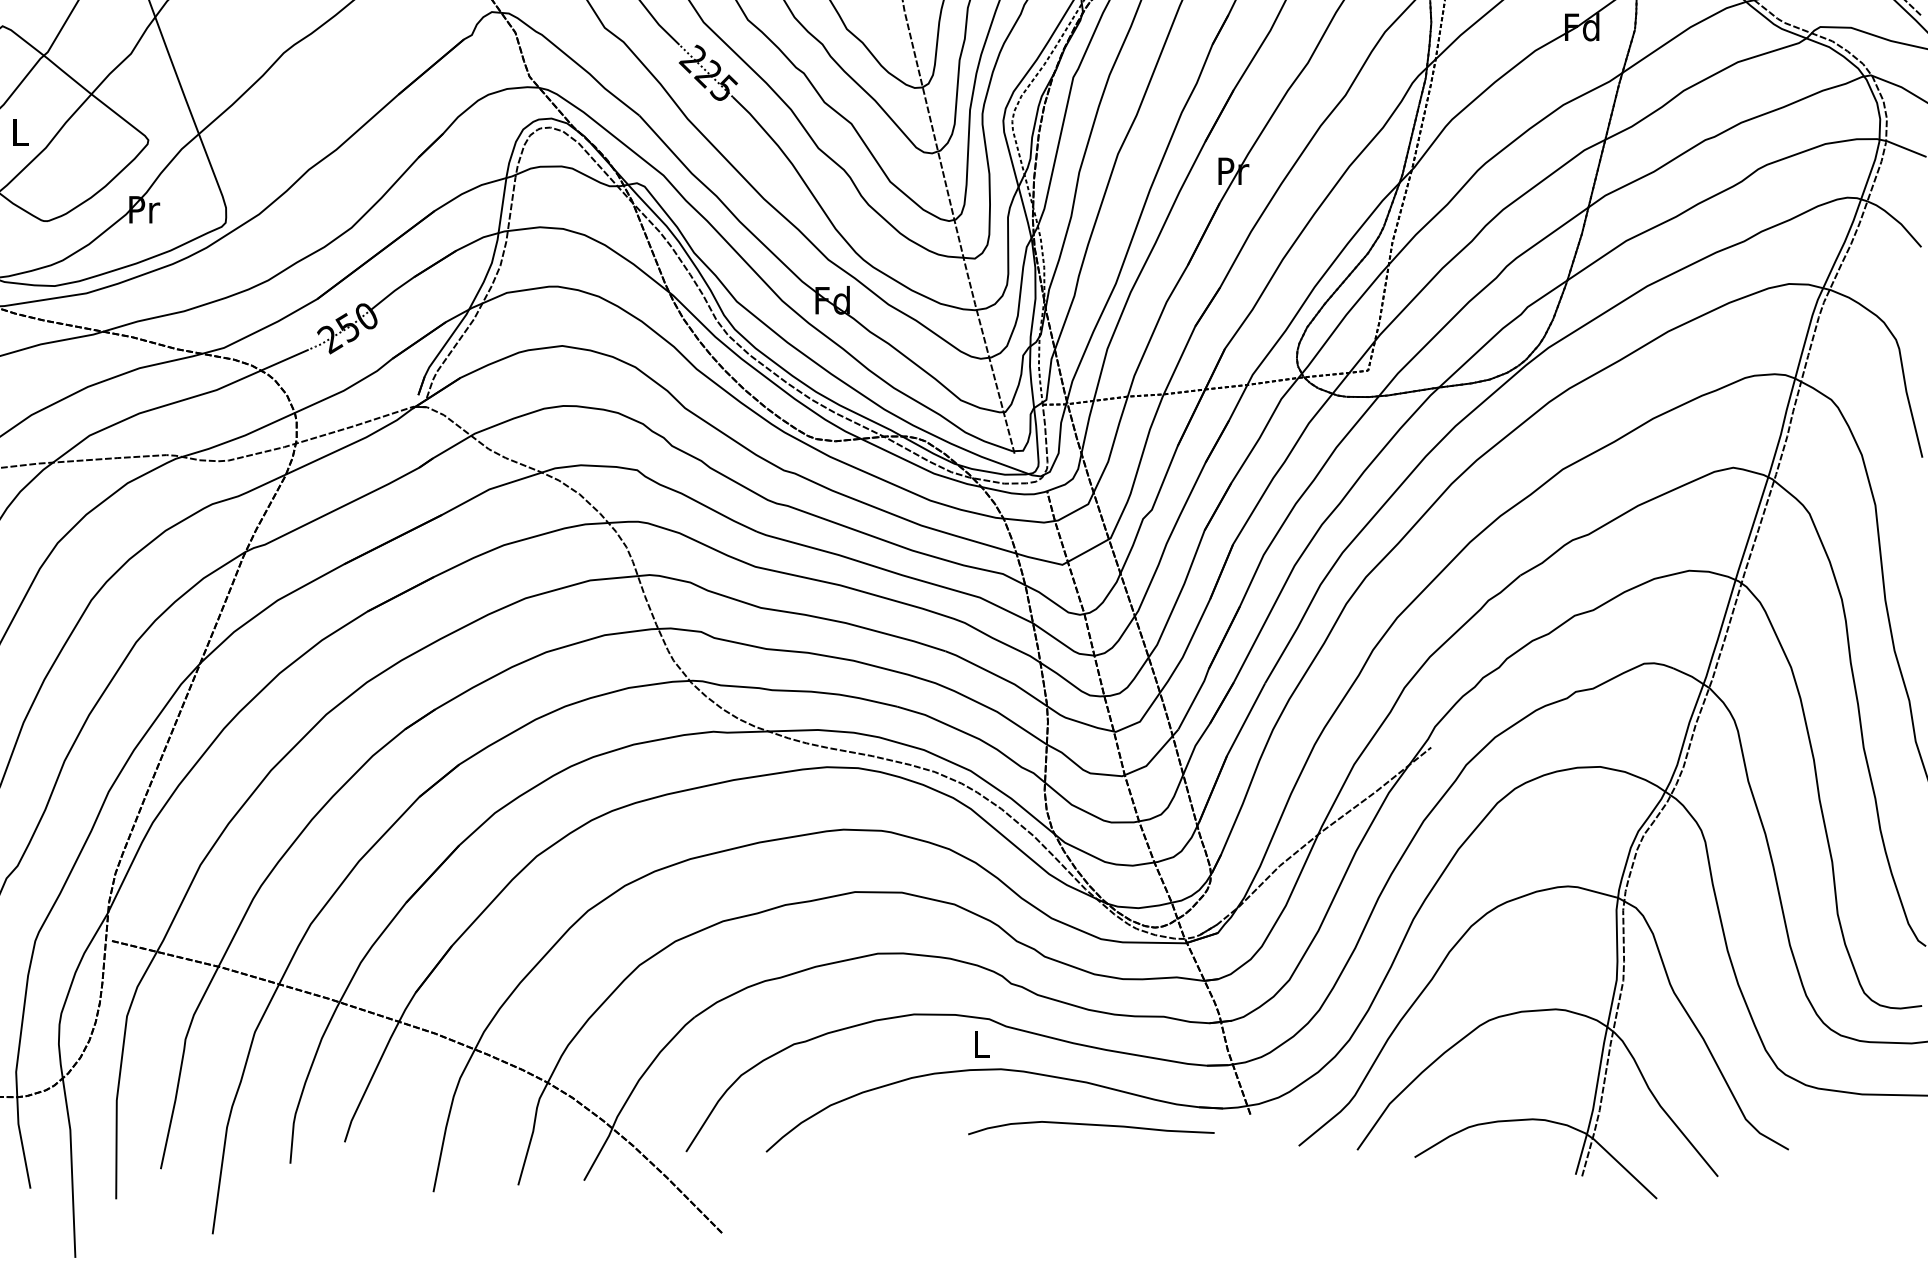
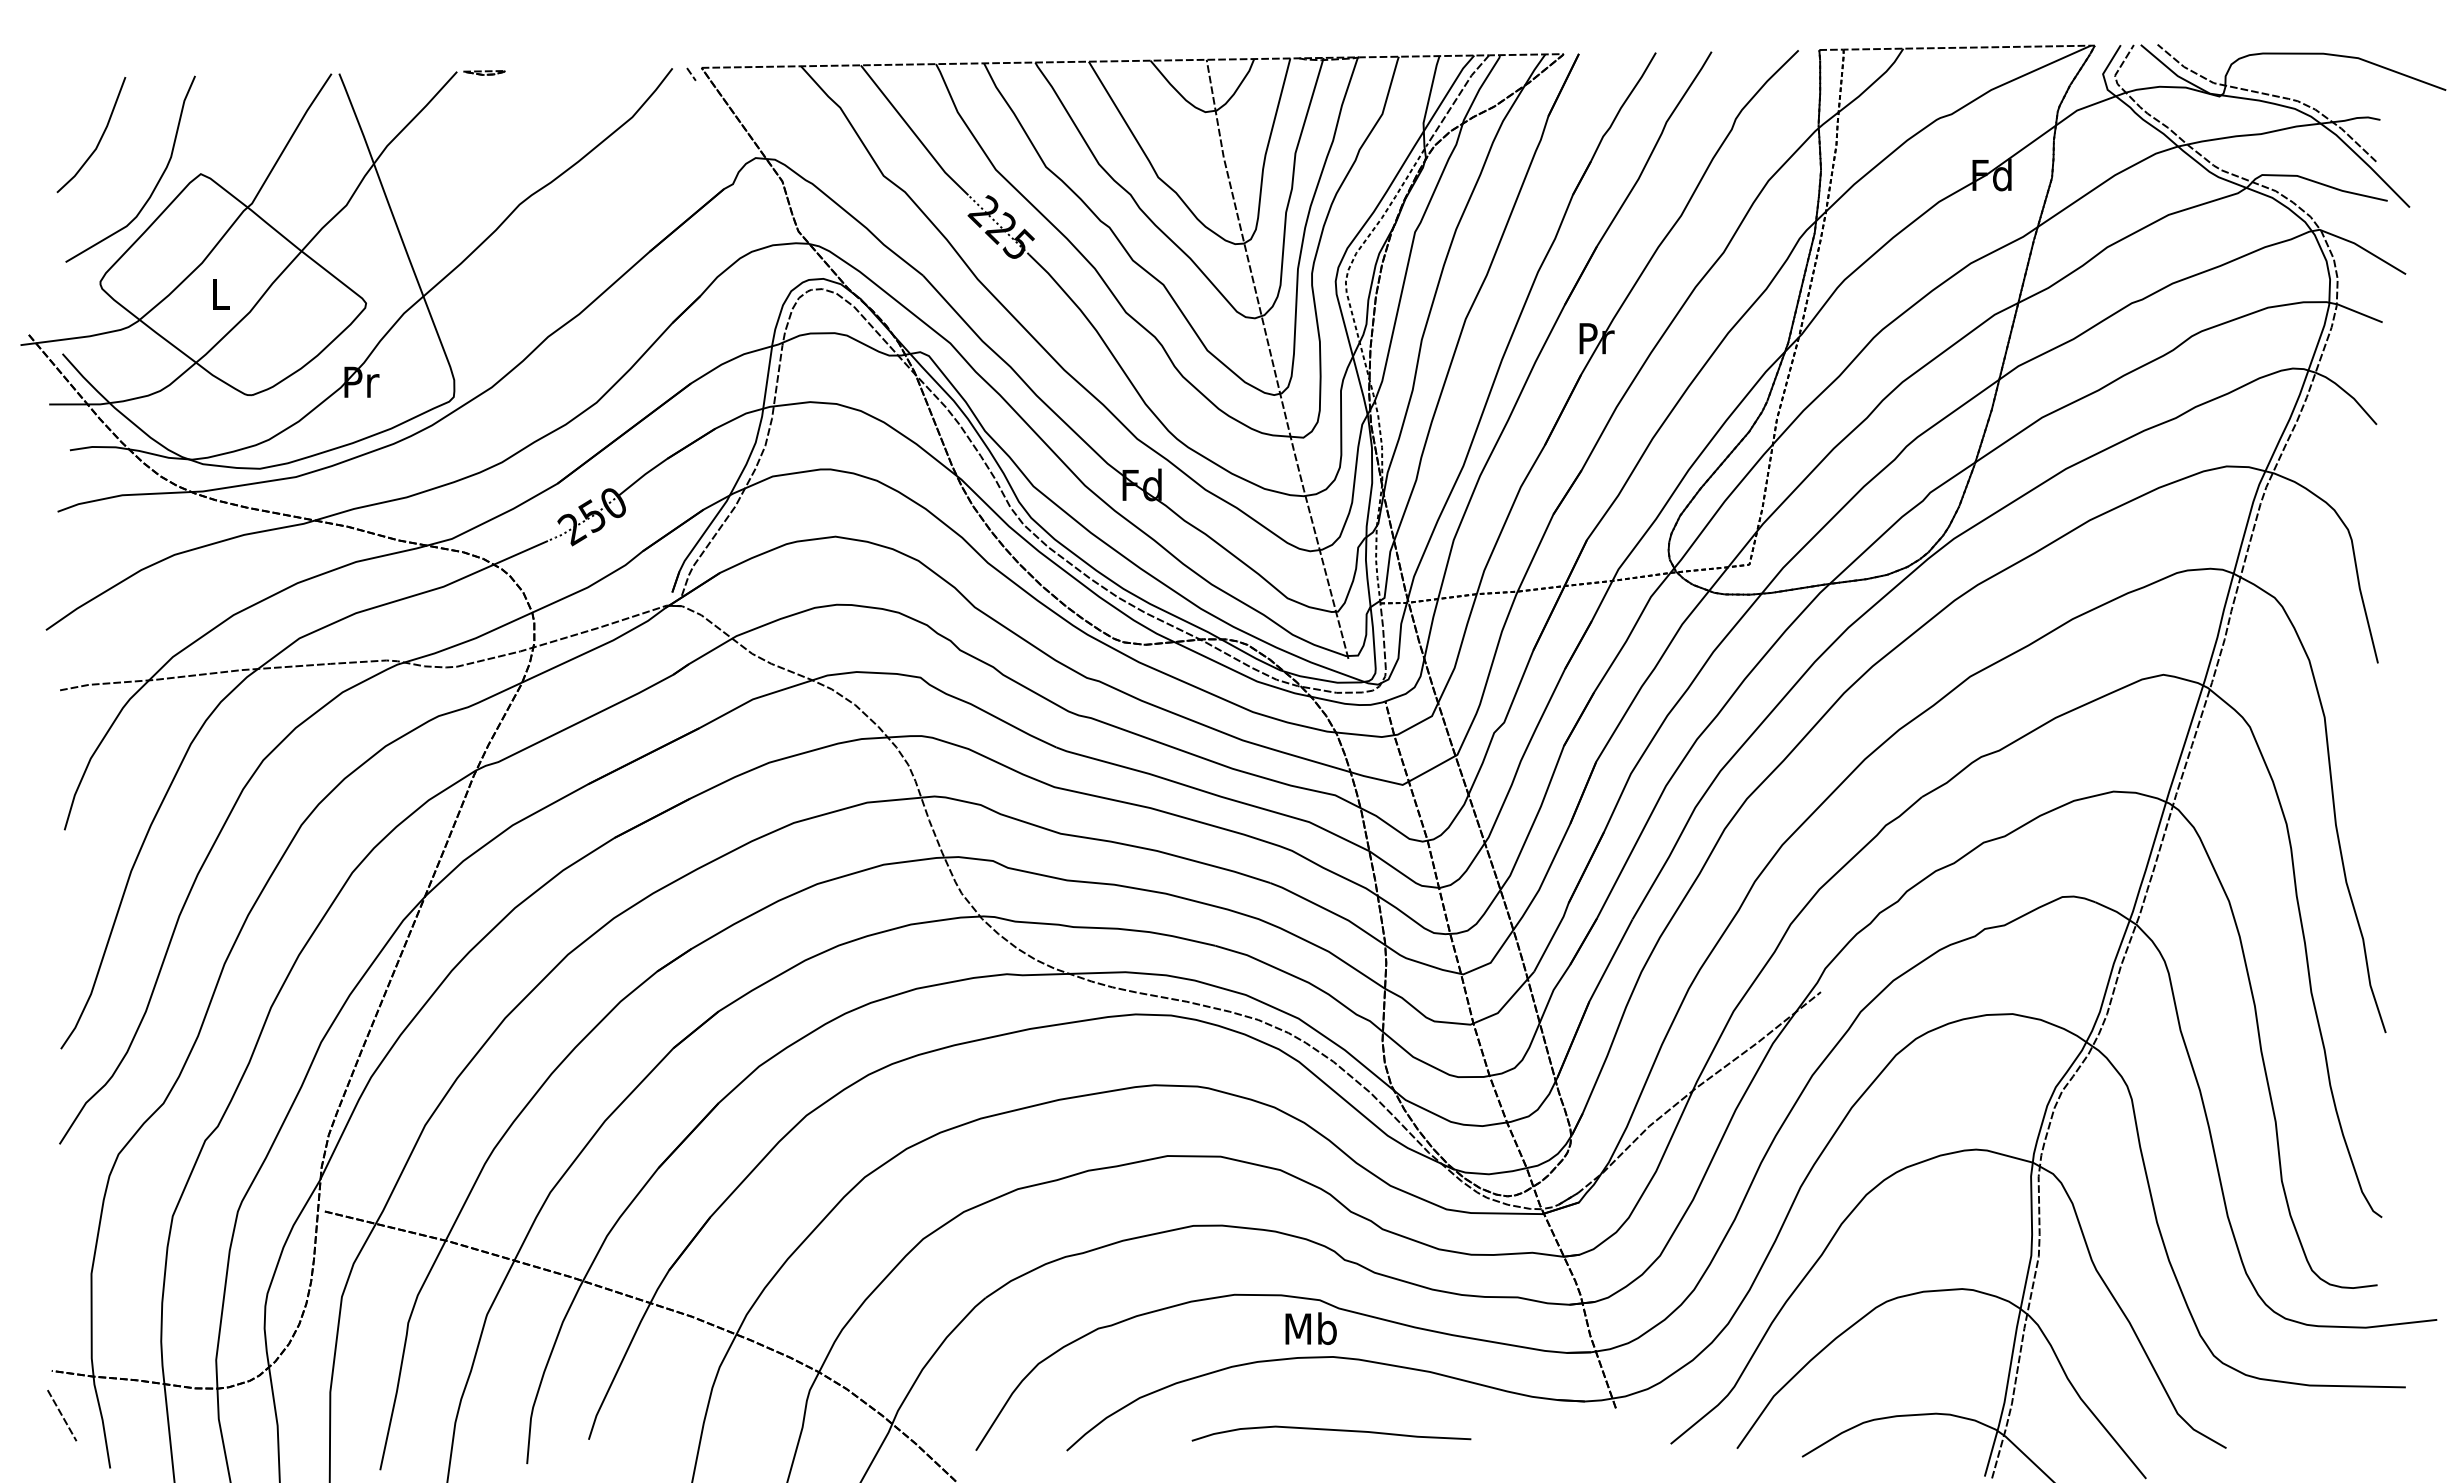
text: (981, 1044) -> (1310, 1328), L -> Mb
curve: (1091, 1125) -> (1331, 1430), moved

